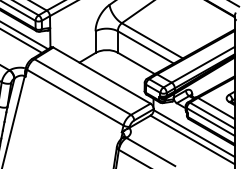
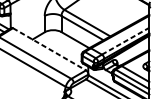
line: (203, 64) -> (125, 40), solid -> dashed
line: (102, 75) -> (49, 49), solid -> dashed

